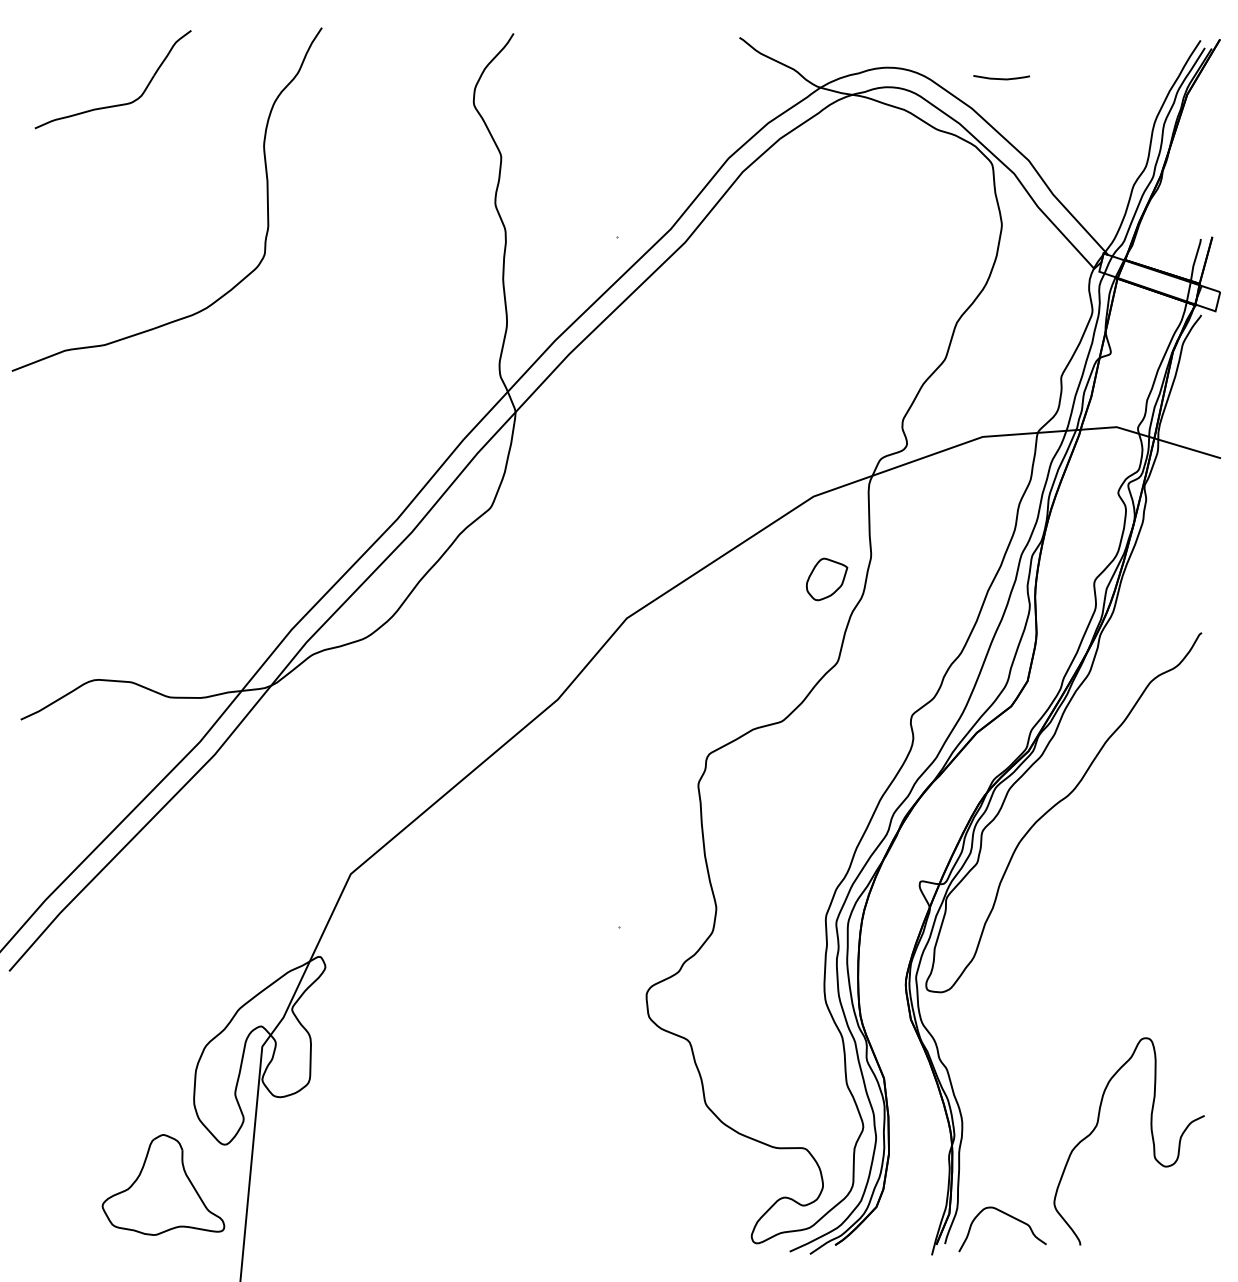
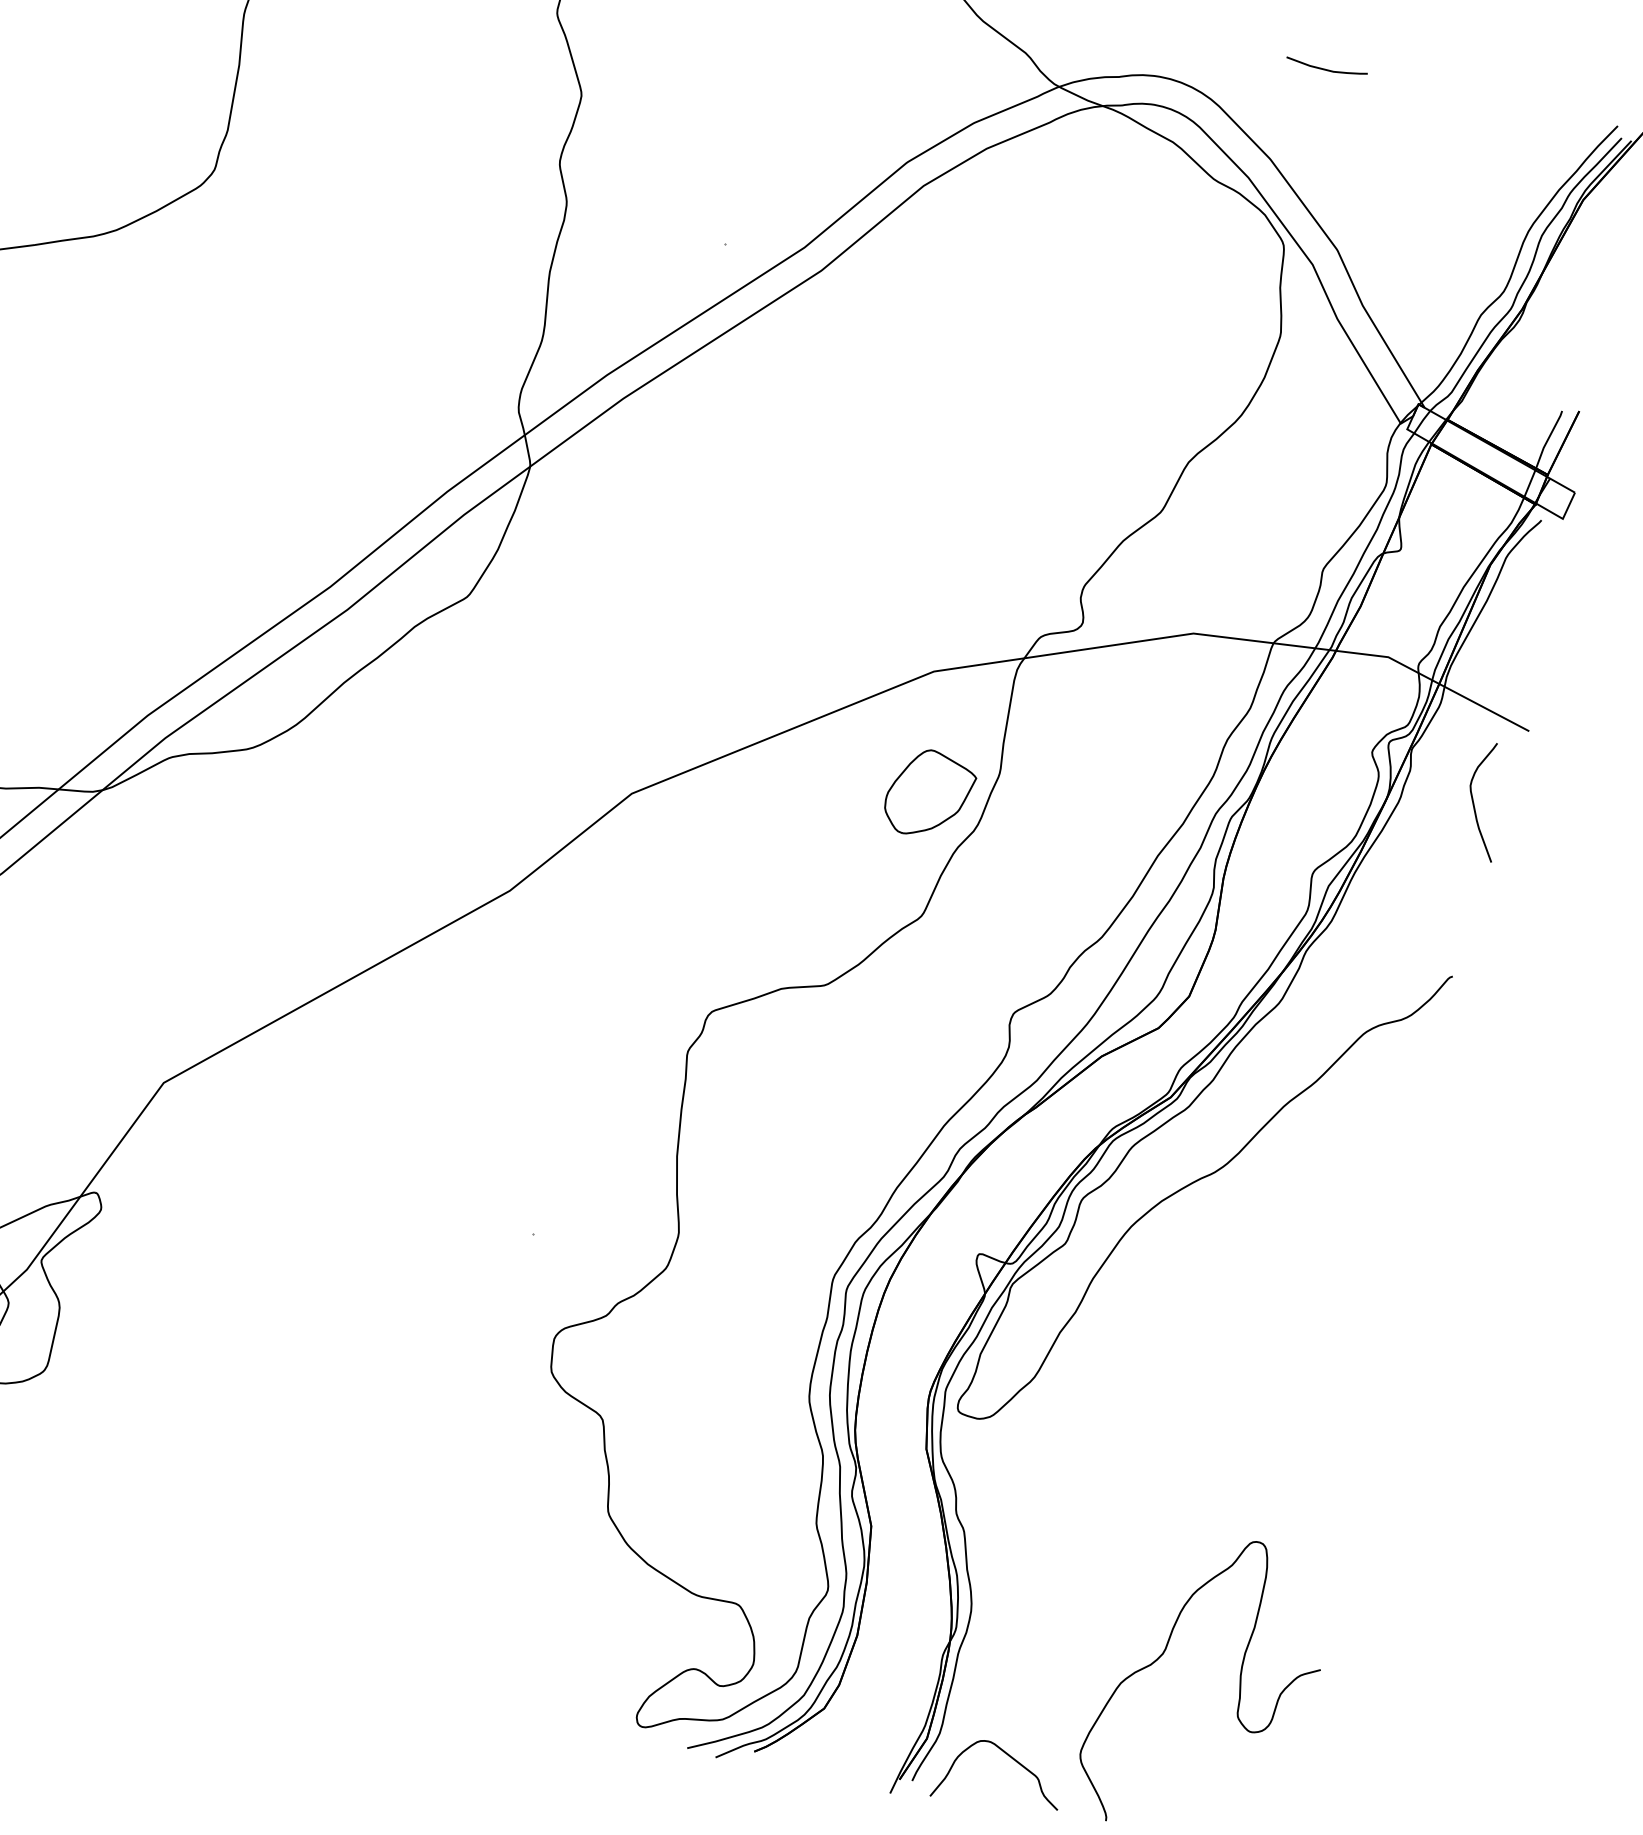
curve: (1001, 78) -> (1326, 68), moved
curve: (1194, 514) -> (1475, 804), added
part: (826, 579) -> (929, 794), size x1.43

